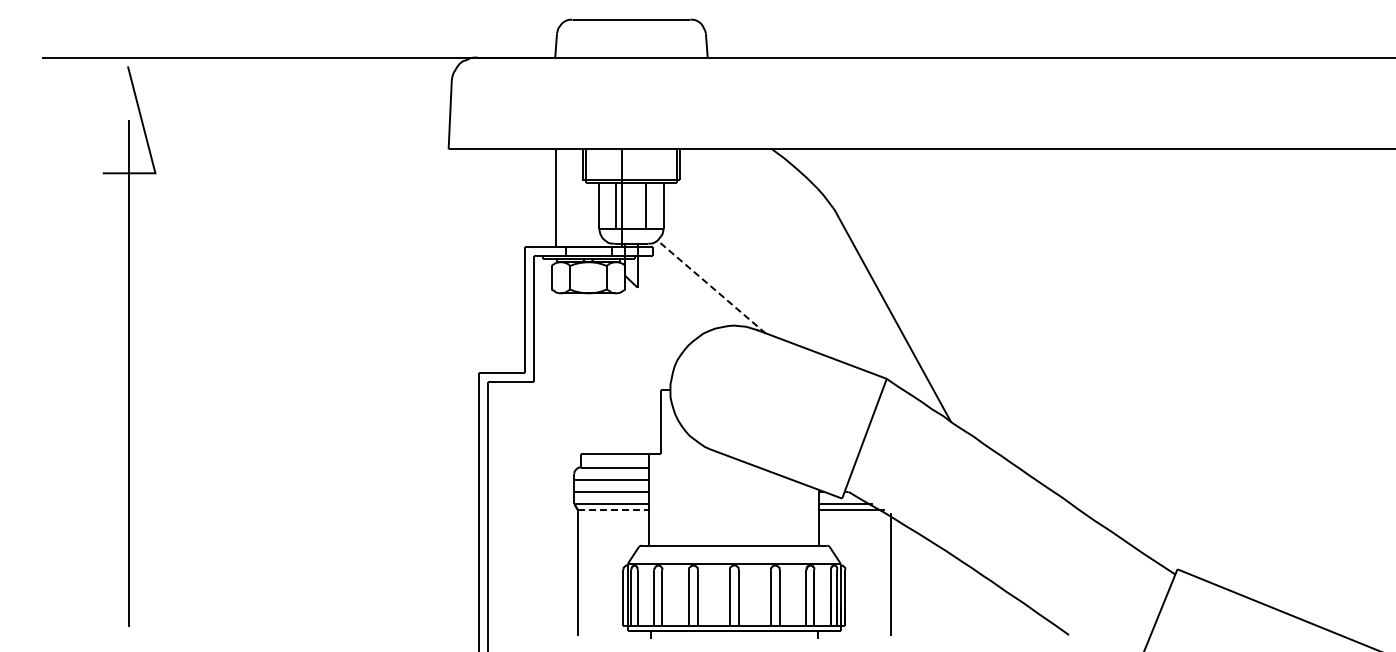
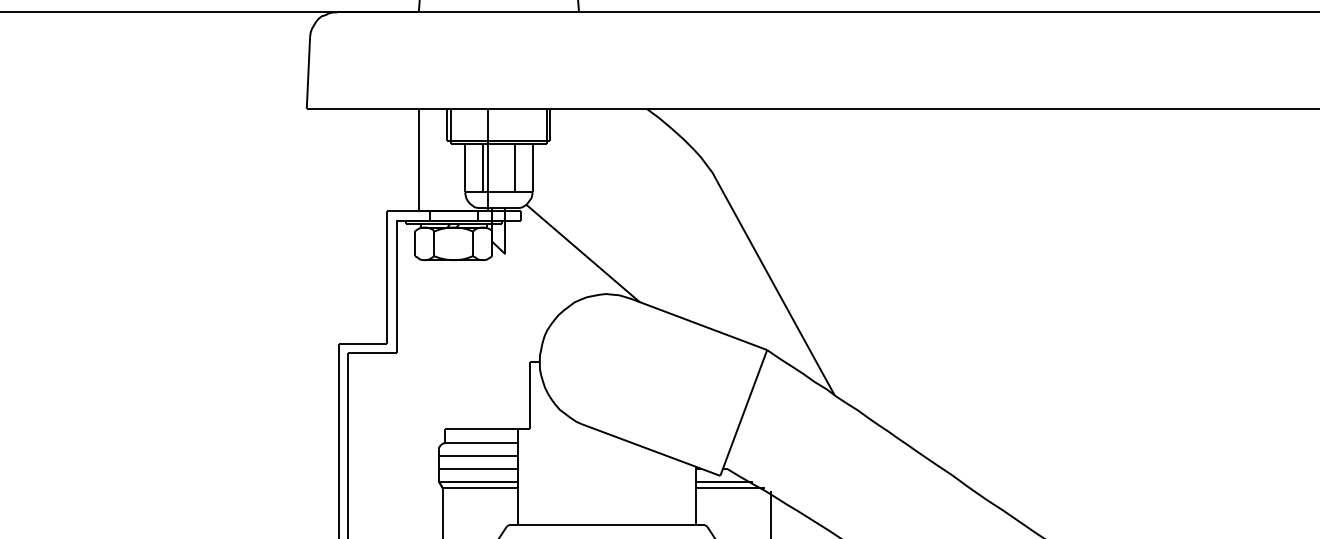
line: (711, 286) -> (583, 253), dashed -> solid
line: (613, 510) -> (480, 488), dashed -> solid

